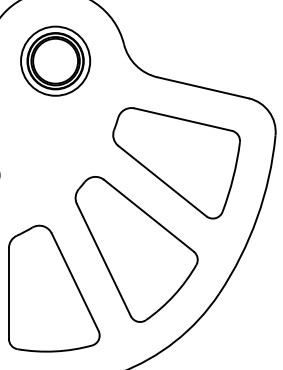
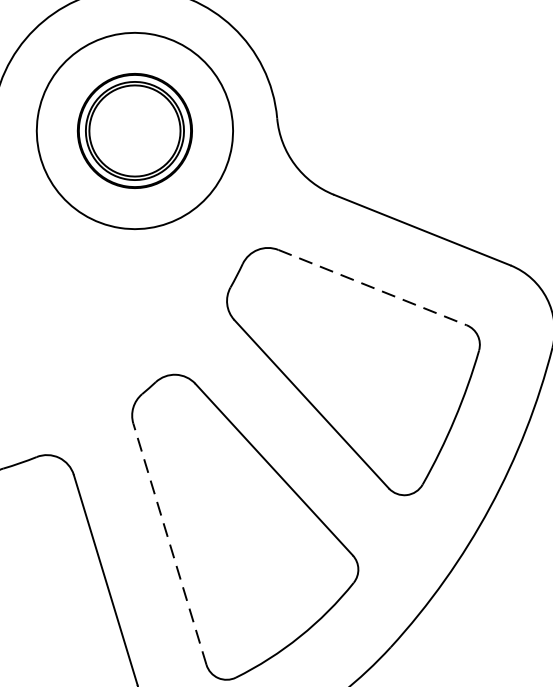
circle: (55, 60) -> (134, 129), size x1.4
line: (183, 119) -> (373, 287), solid -> dashed
line: (103, 259) -> (169, 543), solid -> dashed

